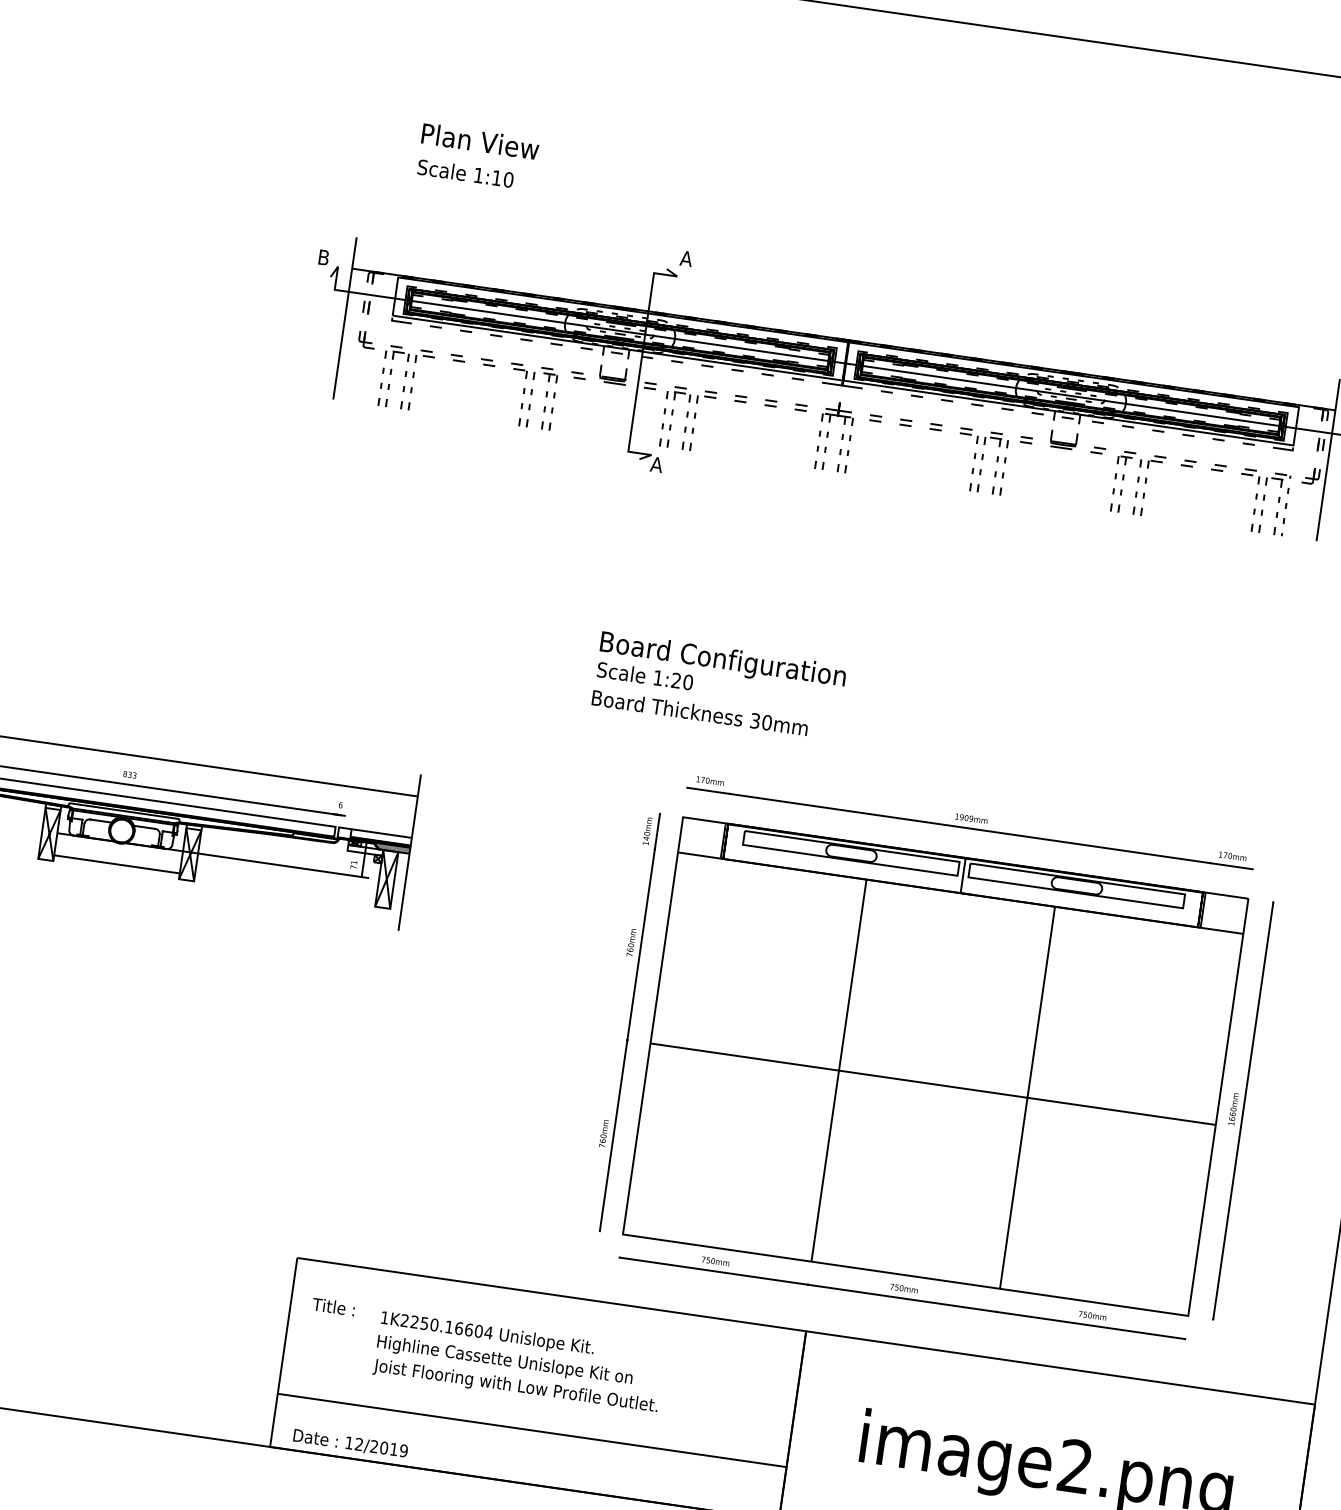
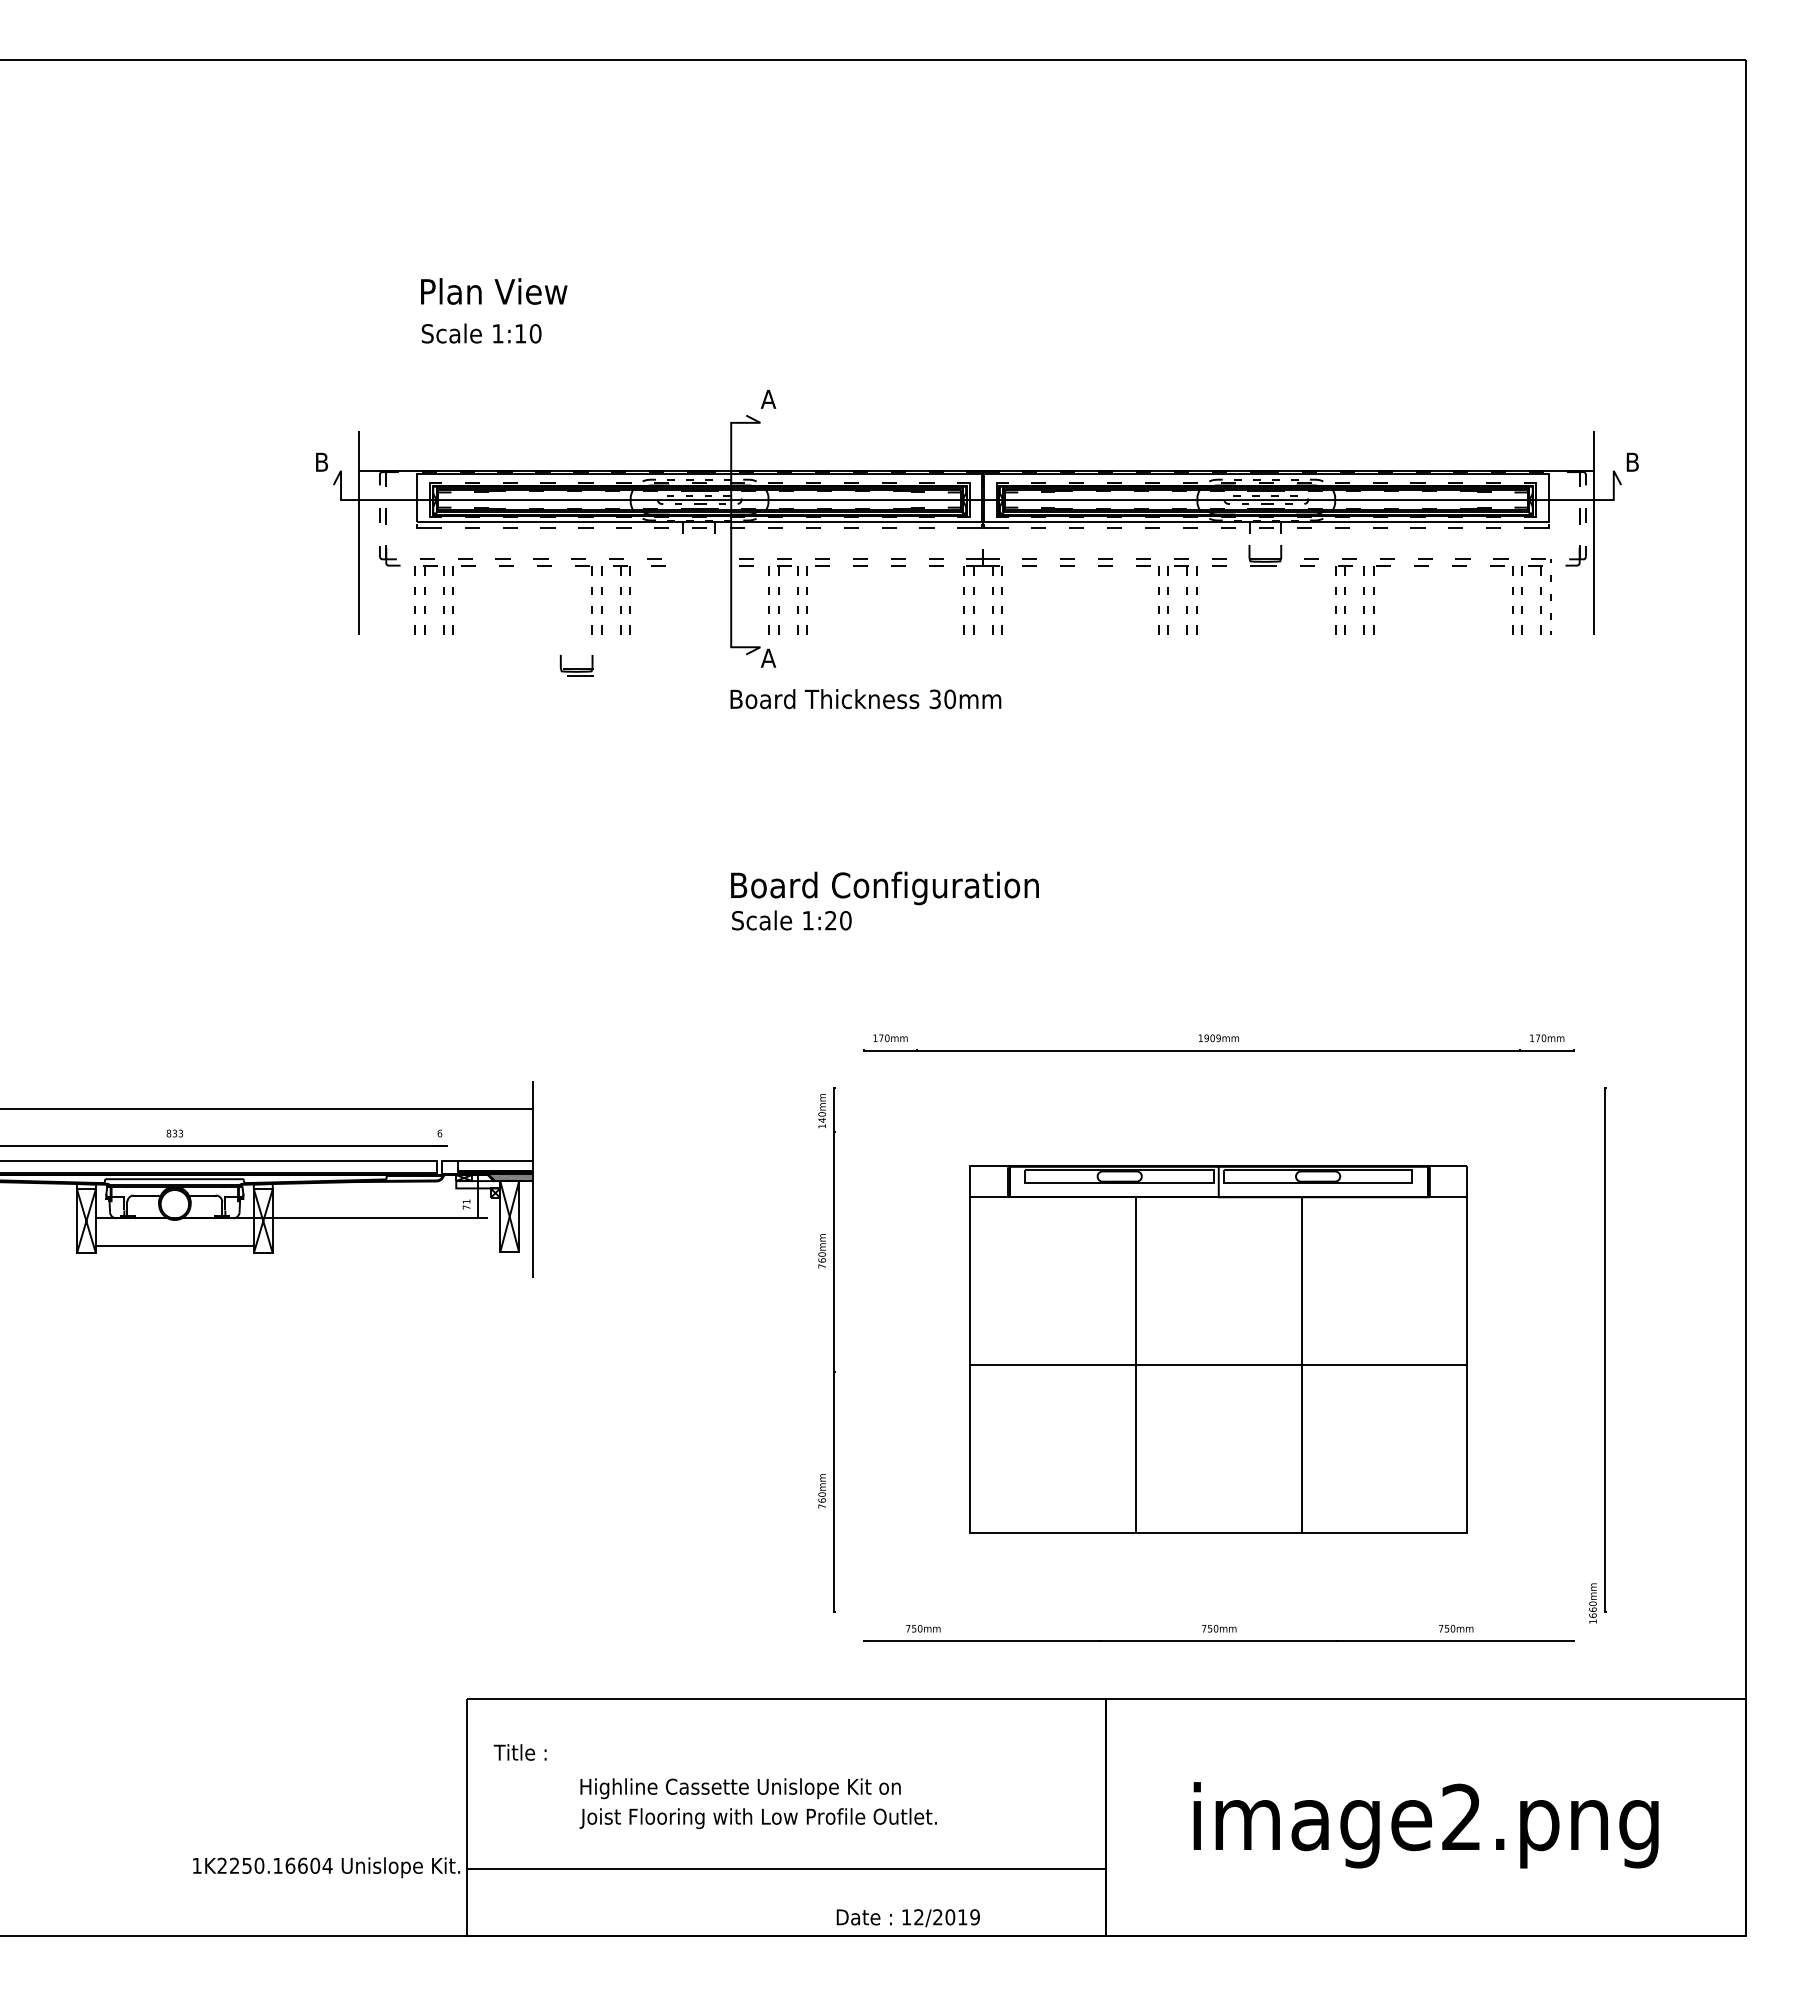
part: (612, 374) -> (576, 665), moved
text: (699, 713) -> (865, 699), moved
part: (935, 1066) -> (1218, 1349), size x0.7
text: (1233, 1109) -> (1592, 1603), moved
text: (715, 1261) -> (923, 1628), moved
text: (487, 1334) -> (326, 1867), moved
text: (349, 1444) -> (907, 1918), moved

